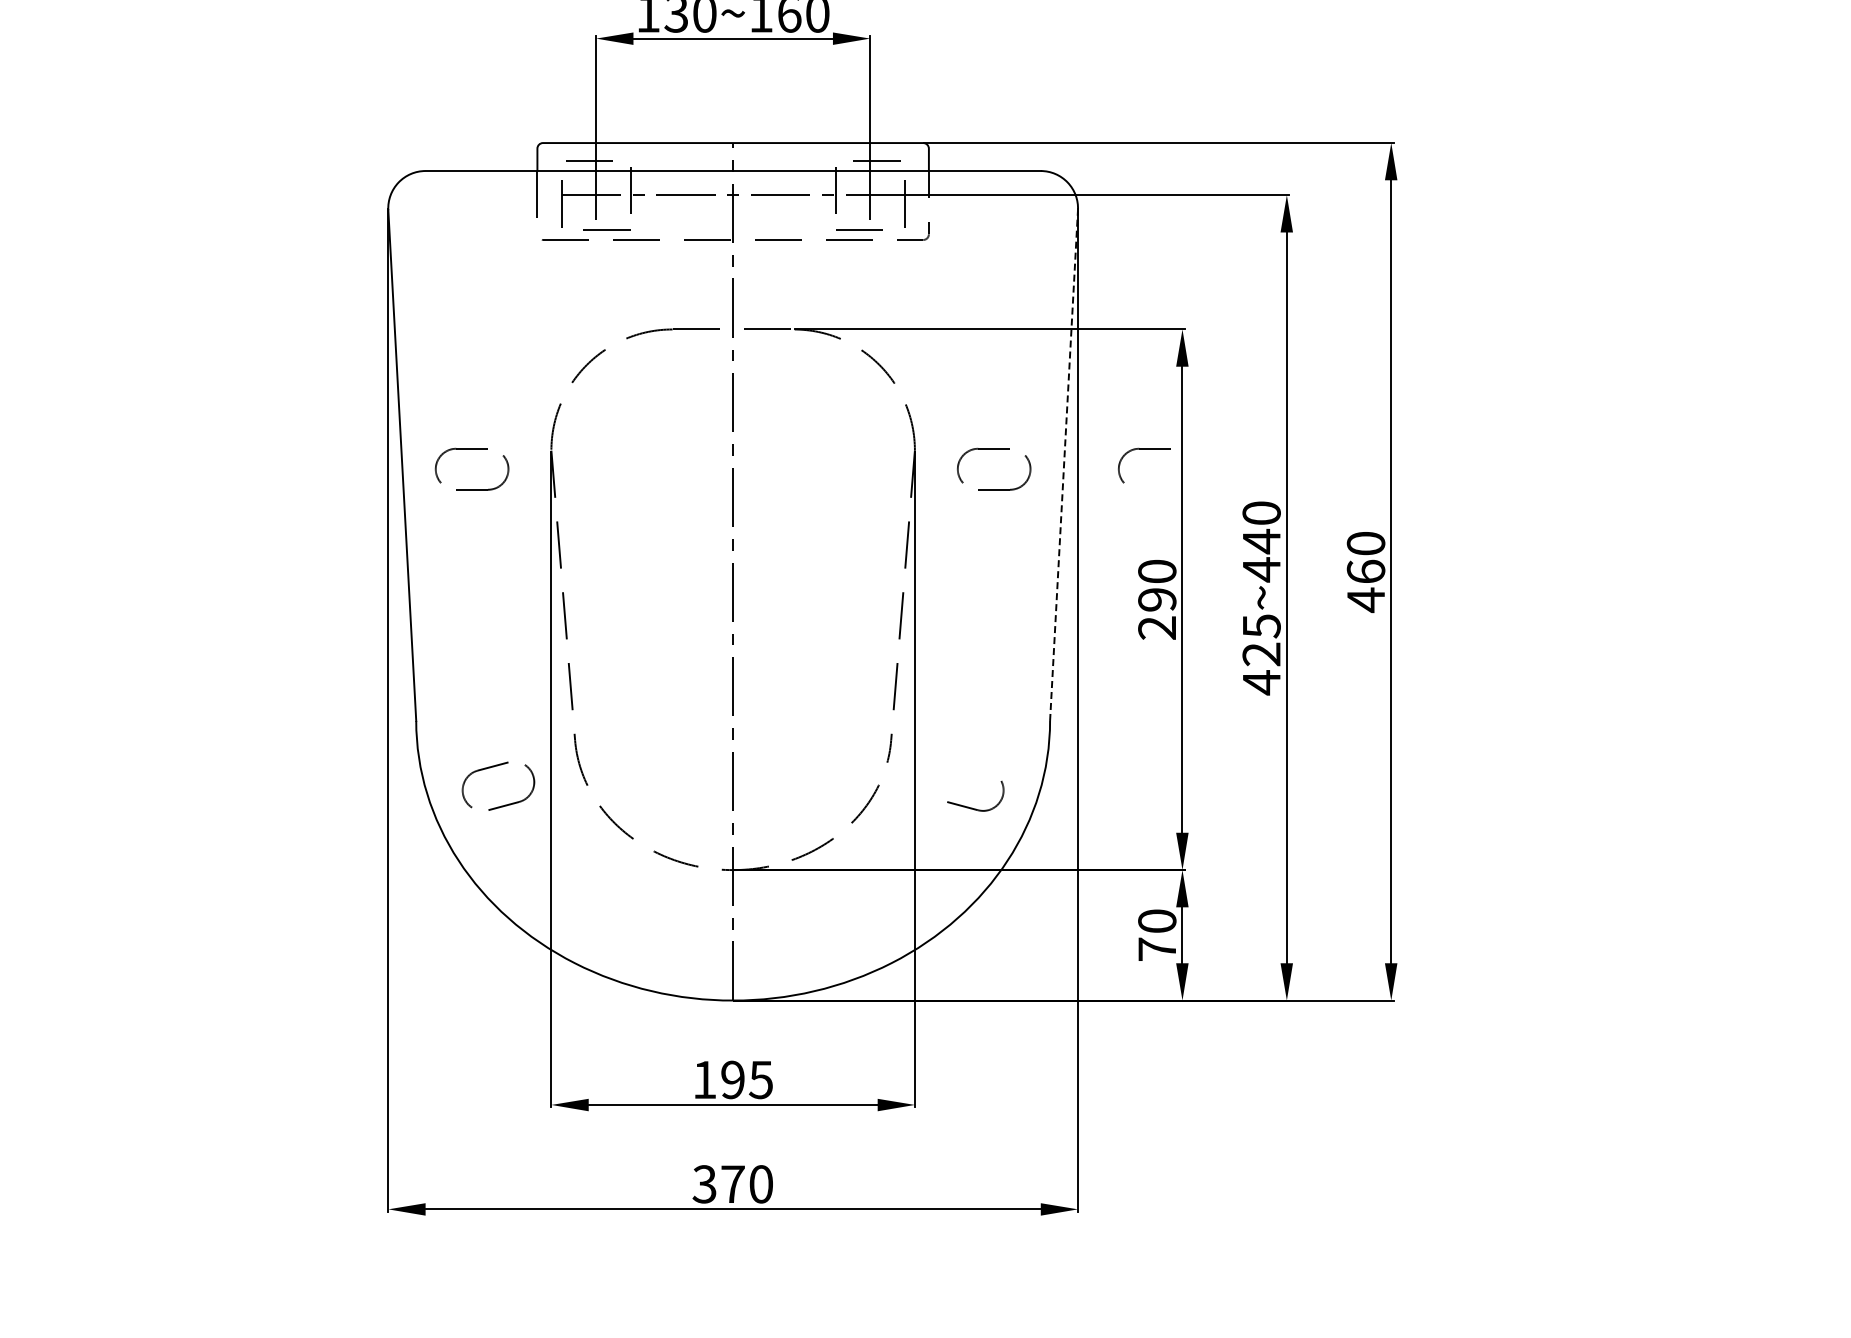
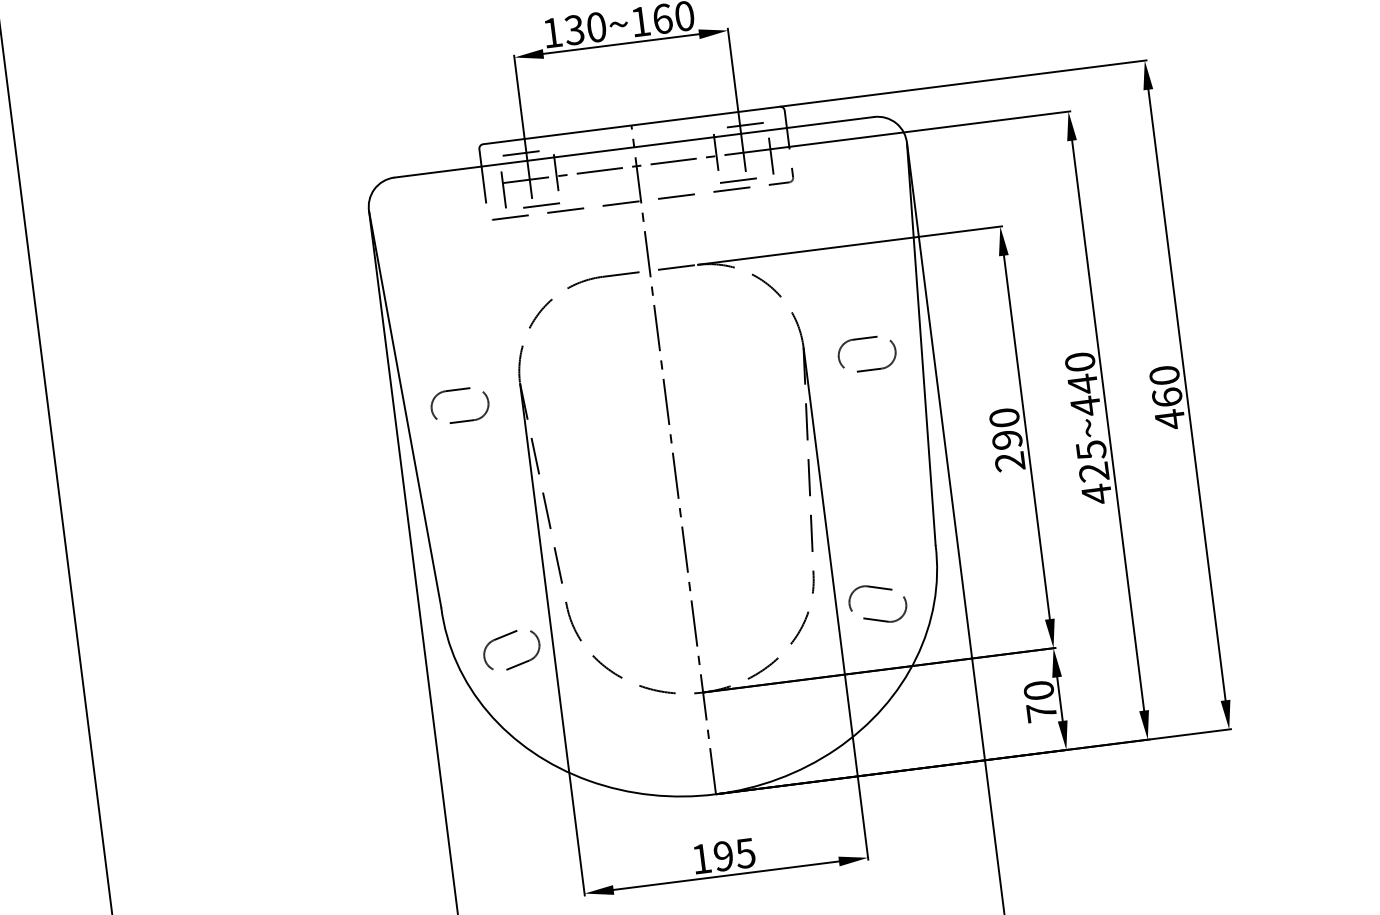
part: (1144, 449) -> (982, 323), removed
line: (1064, 465) -> (921, 344), dashed -> solid
part: (961, 764) -> (870, 587), added

